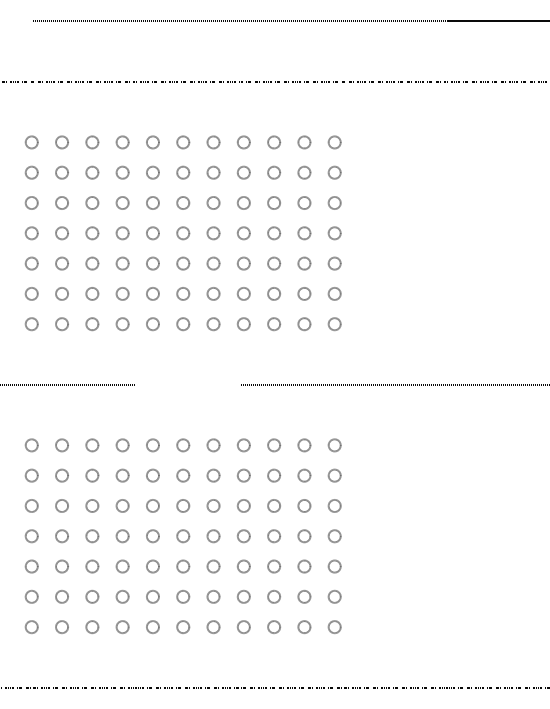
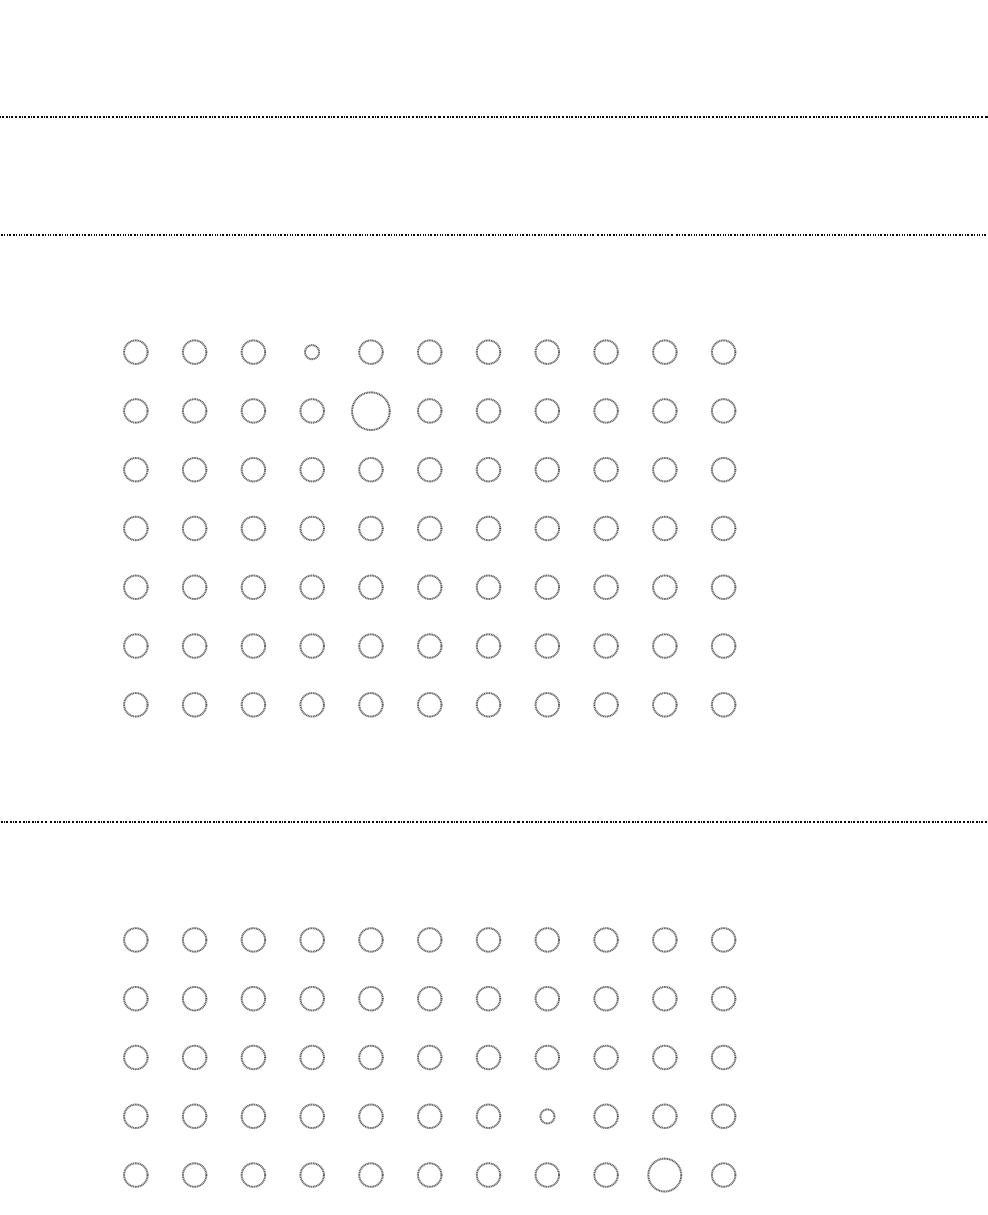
circle: (122, 142) -> (311, 352), size x0.6
circle: (152, 172) -> (370, 410), size x1.6
circle: (243, 536) -> (546, 1116), size x0.6
circle: (304, 566) -> (665, 1174), size x1.4

